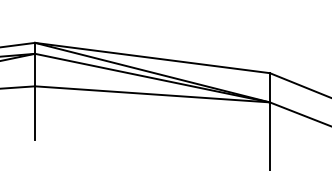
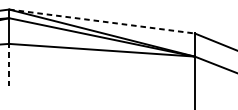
line: (152, 58) -> (102, 21), solid -> dashed
line: (35, 112) -> (9, 64), solid -> dashed

